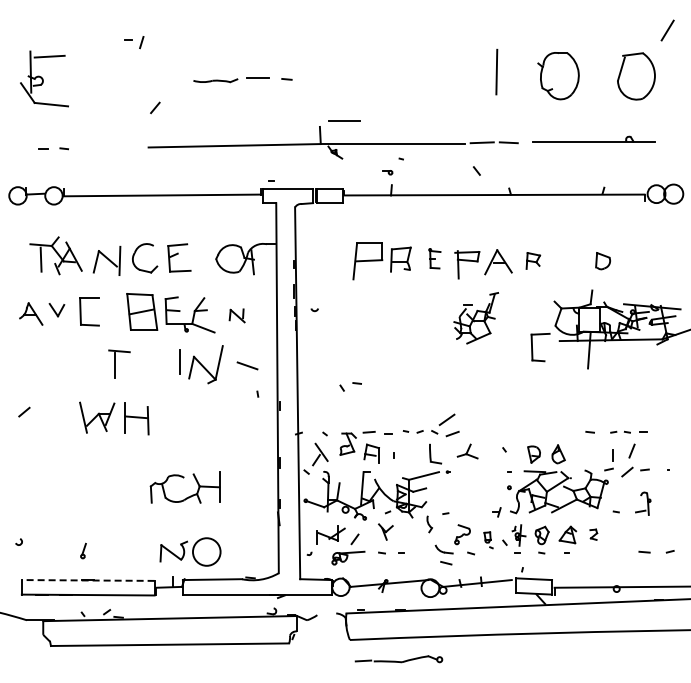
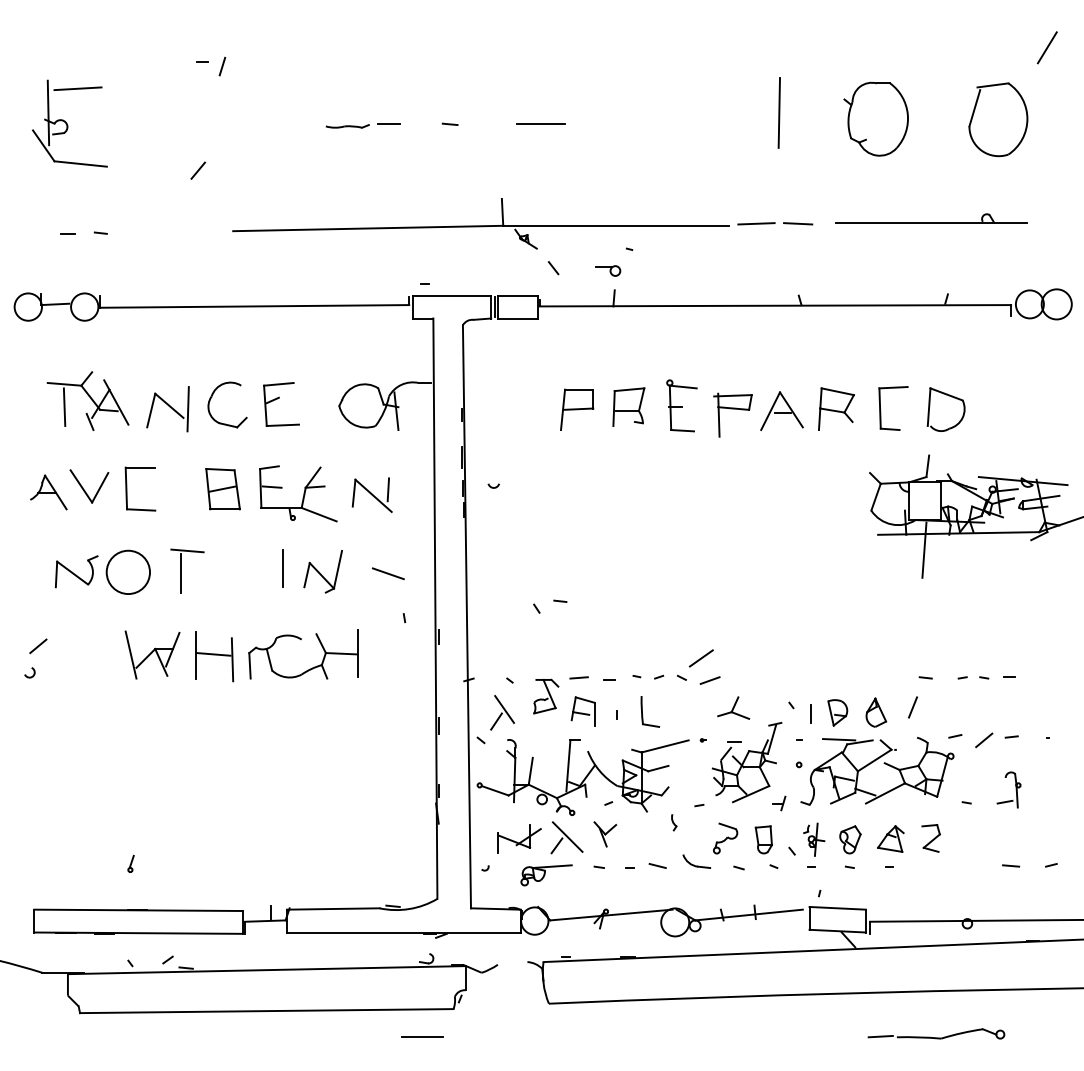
part: (231, 80) -> (363, 126), size x0.62
line: (155, 107) -> (198, 170), moved
line: (344, 120) -> (540, 122), moved
line: (476, 170) -> (552, 267), moved
part: (387, 172) -> (607, 270), size x1.67
part: (434, 258) -> (681, 405), size x1.67
part: (533, 260) -> (836, 408), size x1.67
part: (602, 260) -> (945, 408), size x1.67
part: (367, 261) -> (576, 410), size x0.71
part: (56, 309) -> (88, 485), size x1.67
part: (141, 311) -> (222, 488), size x0.71
part: (236, 315) -> (371, 494), size x1.67
part: (476, 318) -> (747, 762), moved
part: (533, 350) -> (882, 413), moved
part: (205, 364) -> (322, 571), size x0.71
line: (631, 450) -> (912, 706), moved
part: (435, 453) -> (650, 711), moved
line: (612, 455) -> (810, 714), moved
part: (183, 478) -> (300, 640), moved
part: (429, 524) -> (673, 822), size x0.62
line: (361, 533) -> (567, 836), added
part: (593, 534) -> (930, 838), size x1.67
arc: (19, 539) -> (30, 668), moved
part: (488, 540) -> (766, 847), size x1.67
part: (83, 550) -> (131, 863), size x0.71
part: (190, 551) -> (102, 571), moved
line: (446, 563) -> (658, 866), moved
line: (87, 580) -> (137, 910), dashed -> solid
part: (398, 659) -> (935, 1034), moved
line: (269, 661) -> (422, 1037), added

